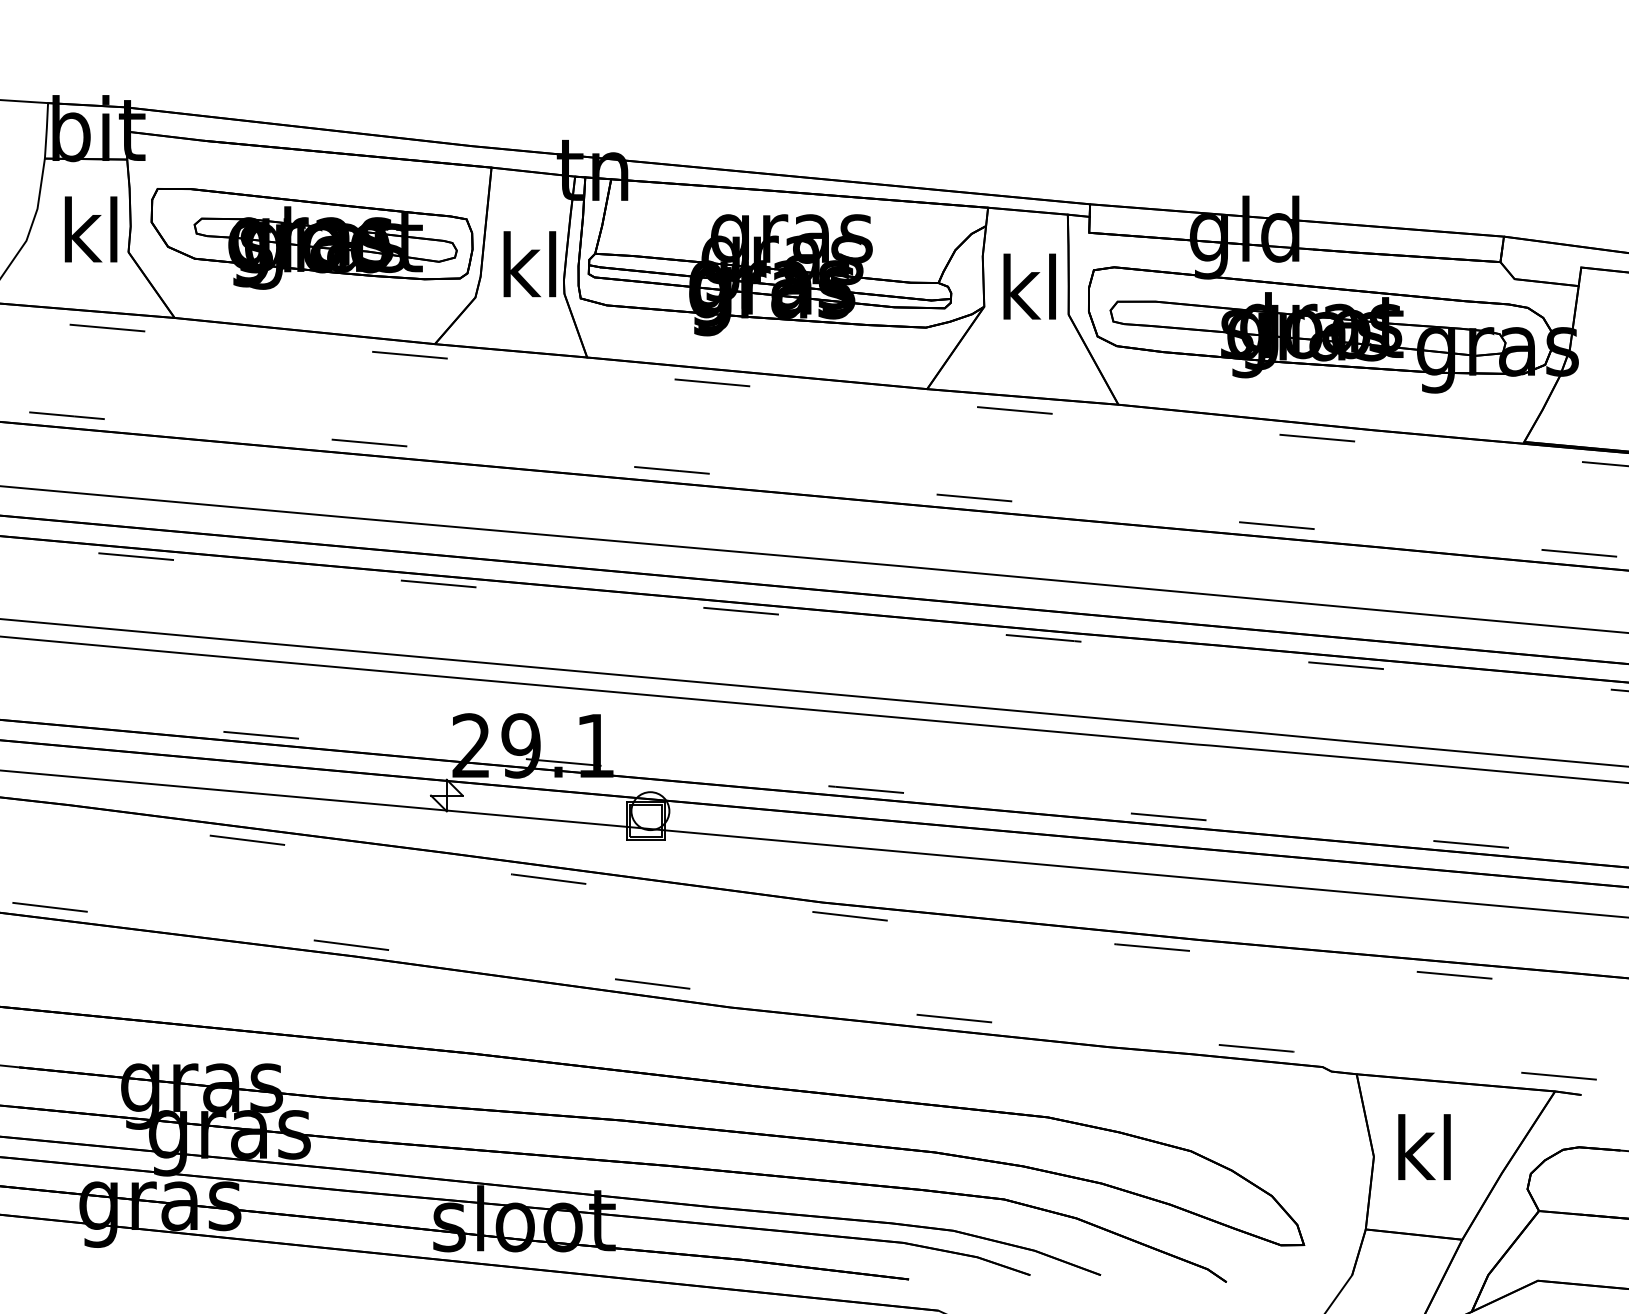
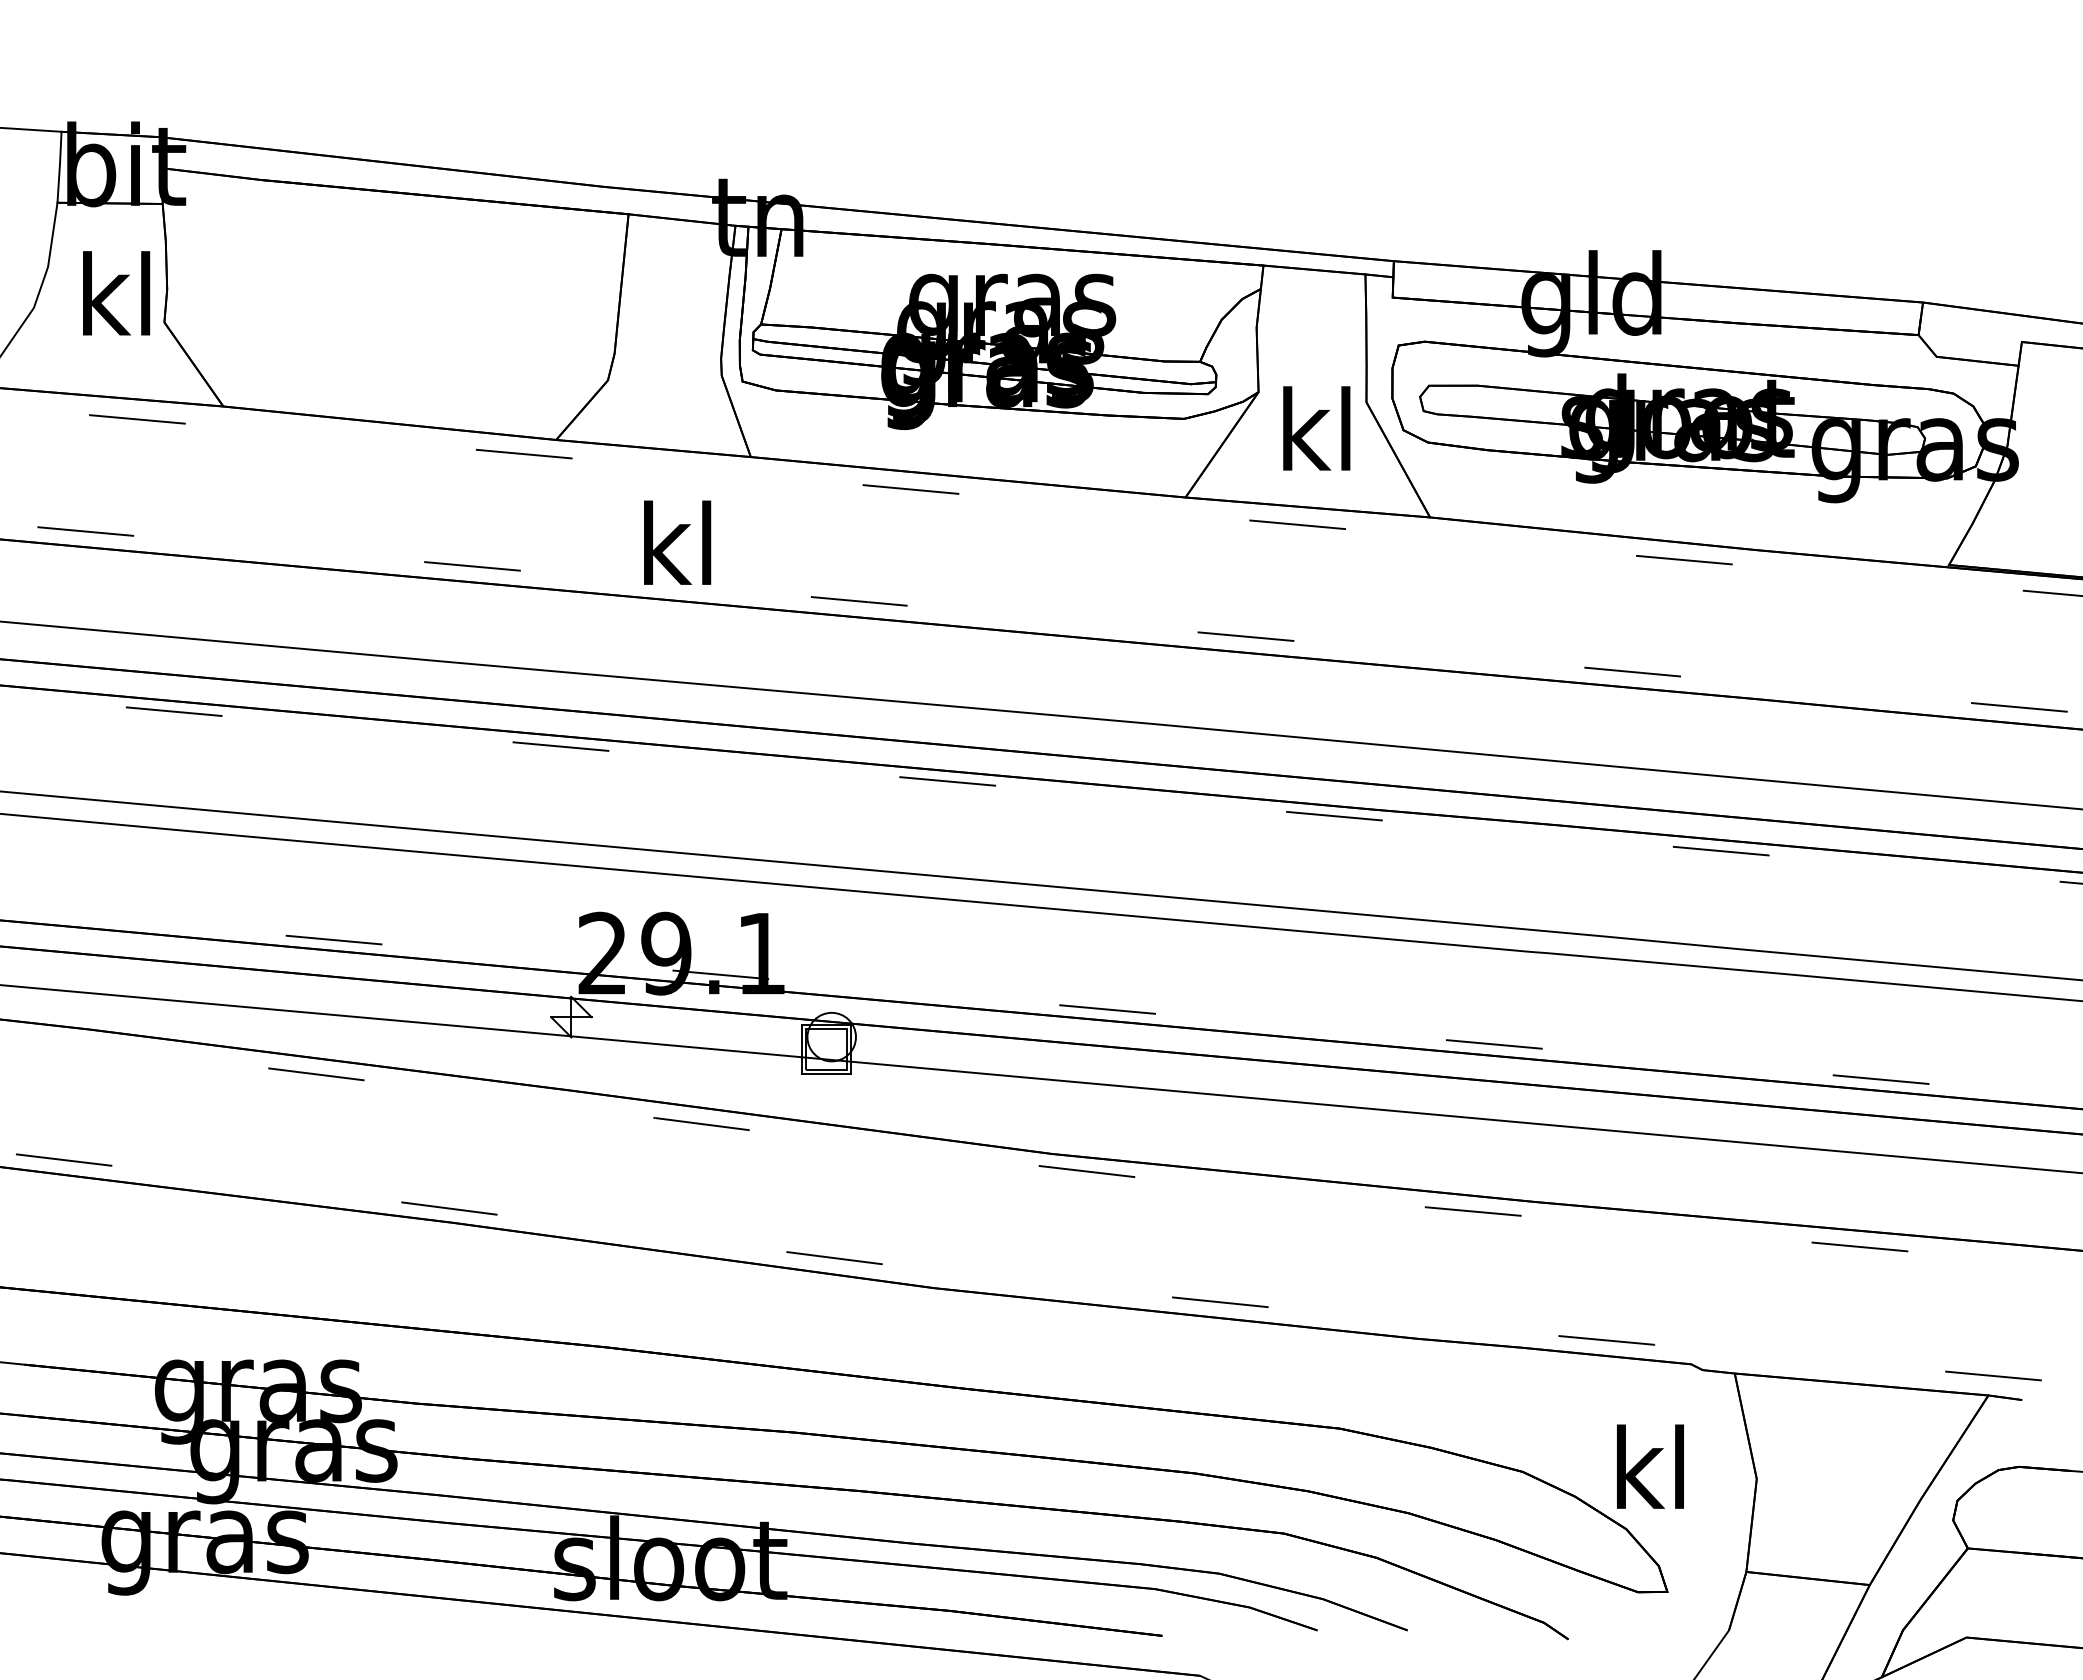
part: (312, 238) -> (399, 305), removed
text: (529, 263) -> (677, 542), moved
text: (1029, 286) -> (1316, 428), moved
text: (1424, 1146) -> (1650, 1466), moved

